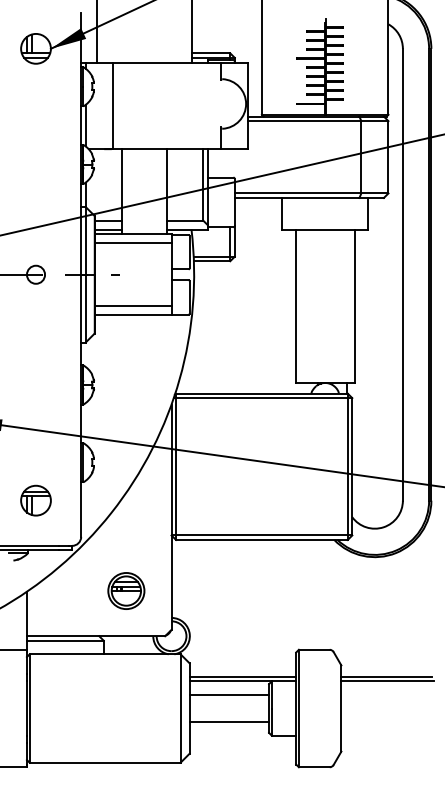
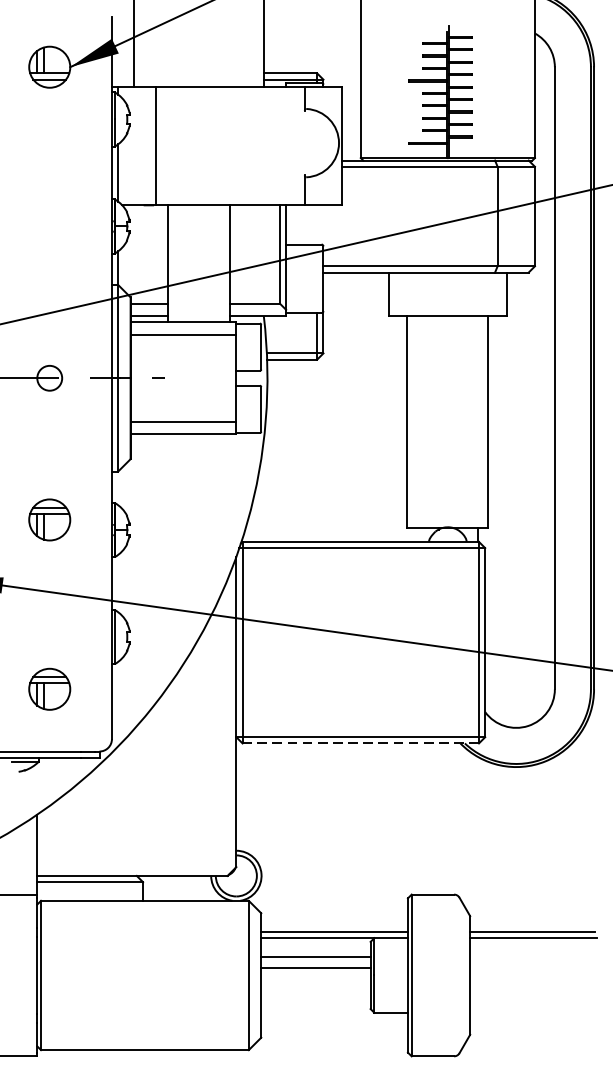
part: (35, 377) -> (49, 519), added
line: (261, 540) -> (360, 744), solid -> dashed
part: (126, 590) -> (174, 812), removed
line: (229, 722) -> (316, 968), moved

